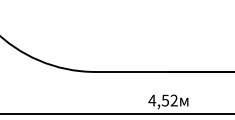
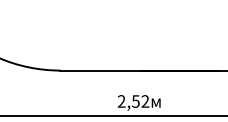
text: (152, 100) -> (121, 101), 4,52 -> 2,52

